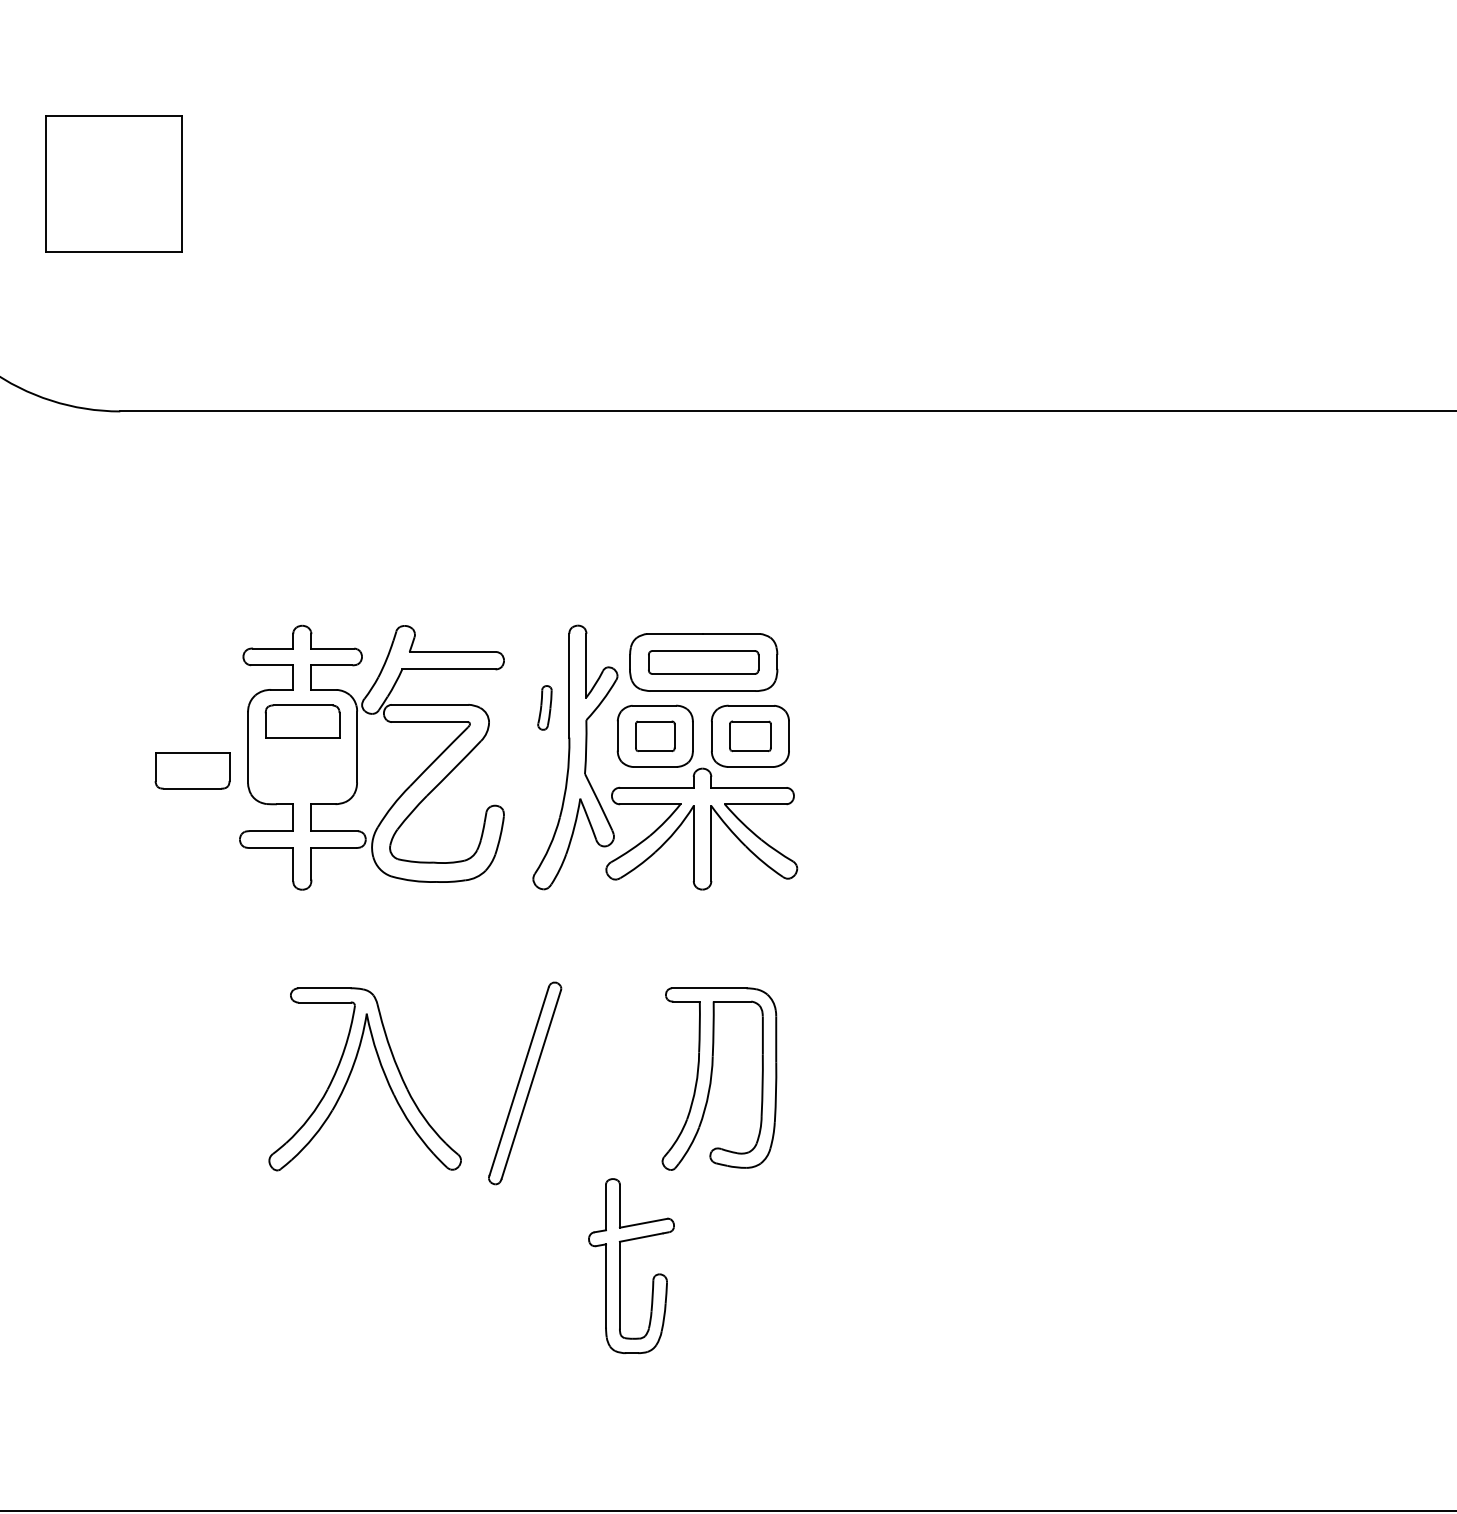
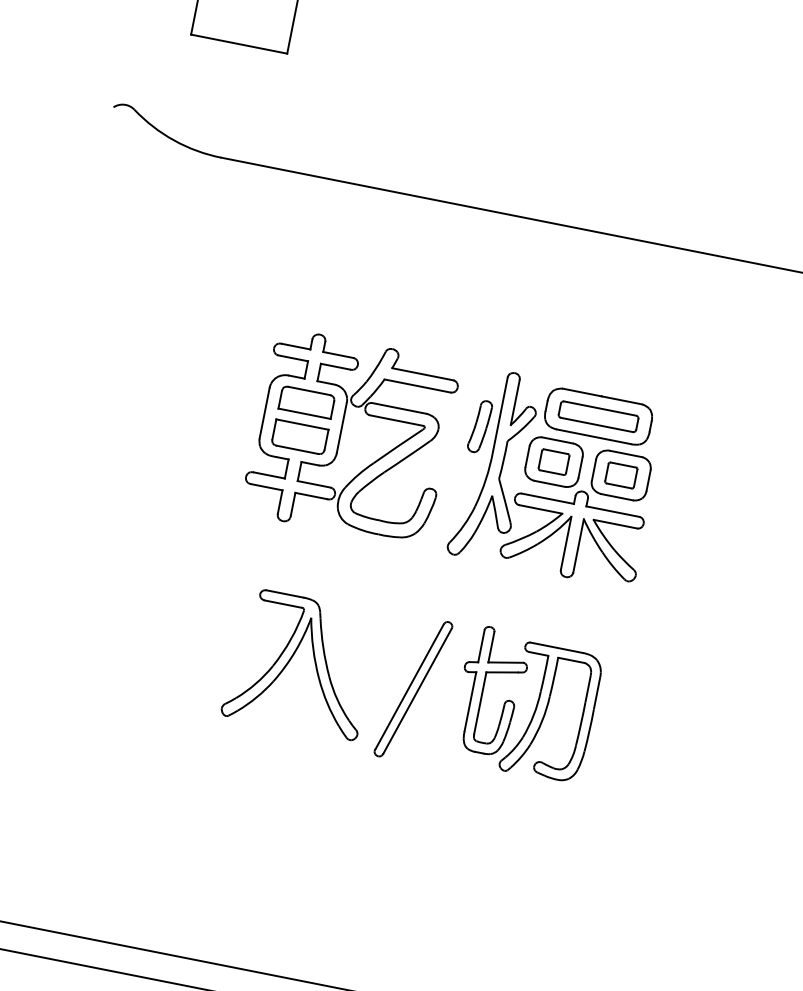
part: (544, 707) -> (479, 426), size x1.67
part: (192, 770) -> (299, 436), moved
part: (620, 1265) -> (483, 689), moved

